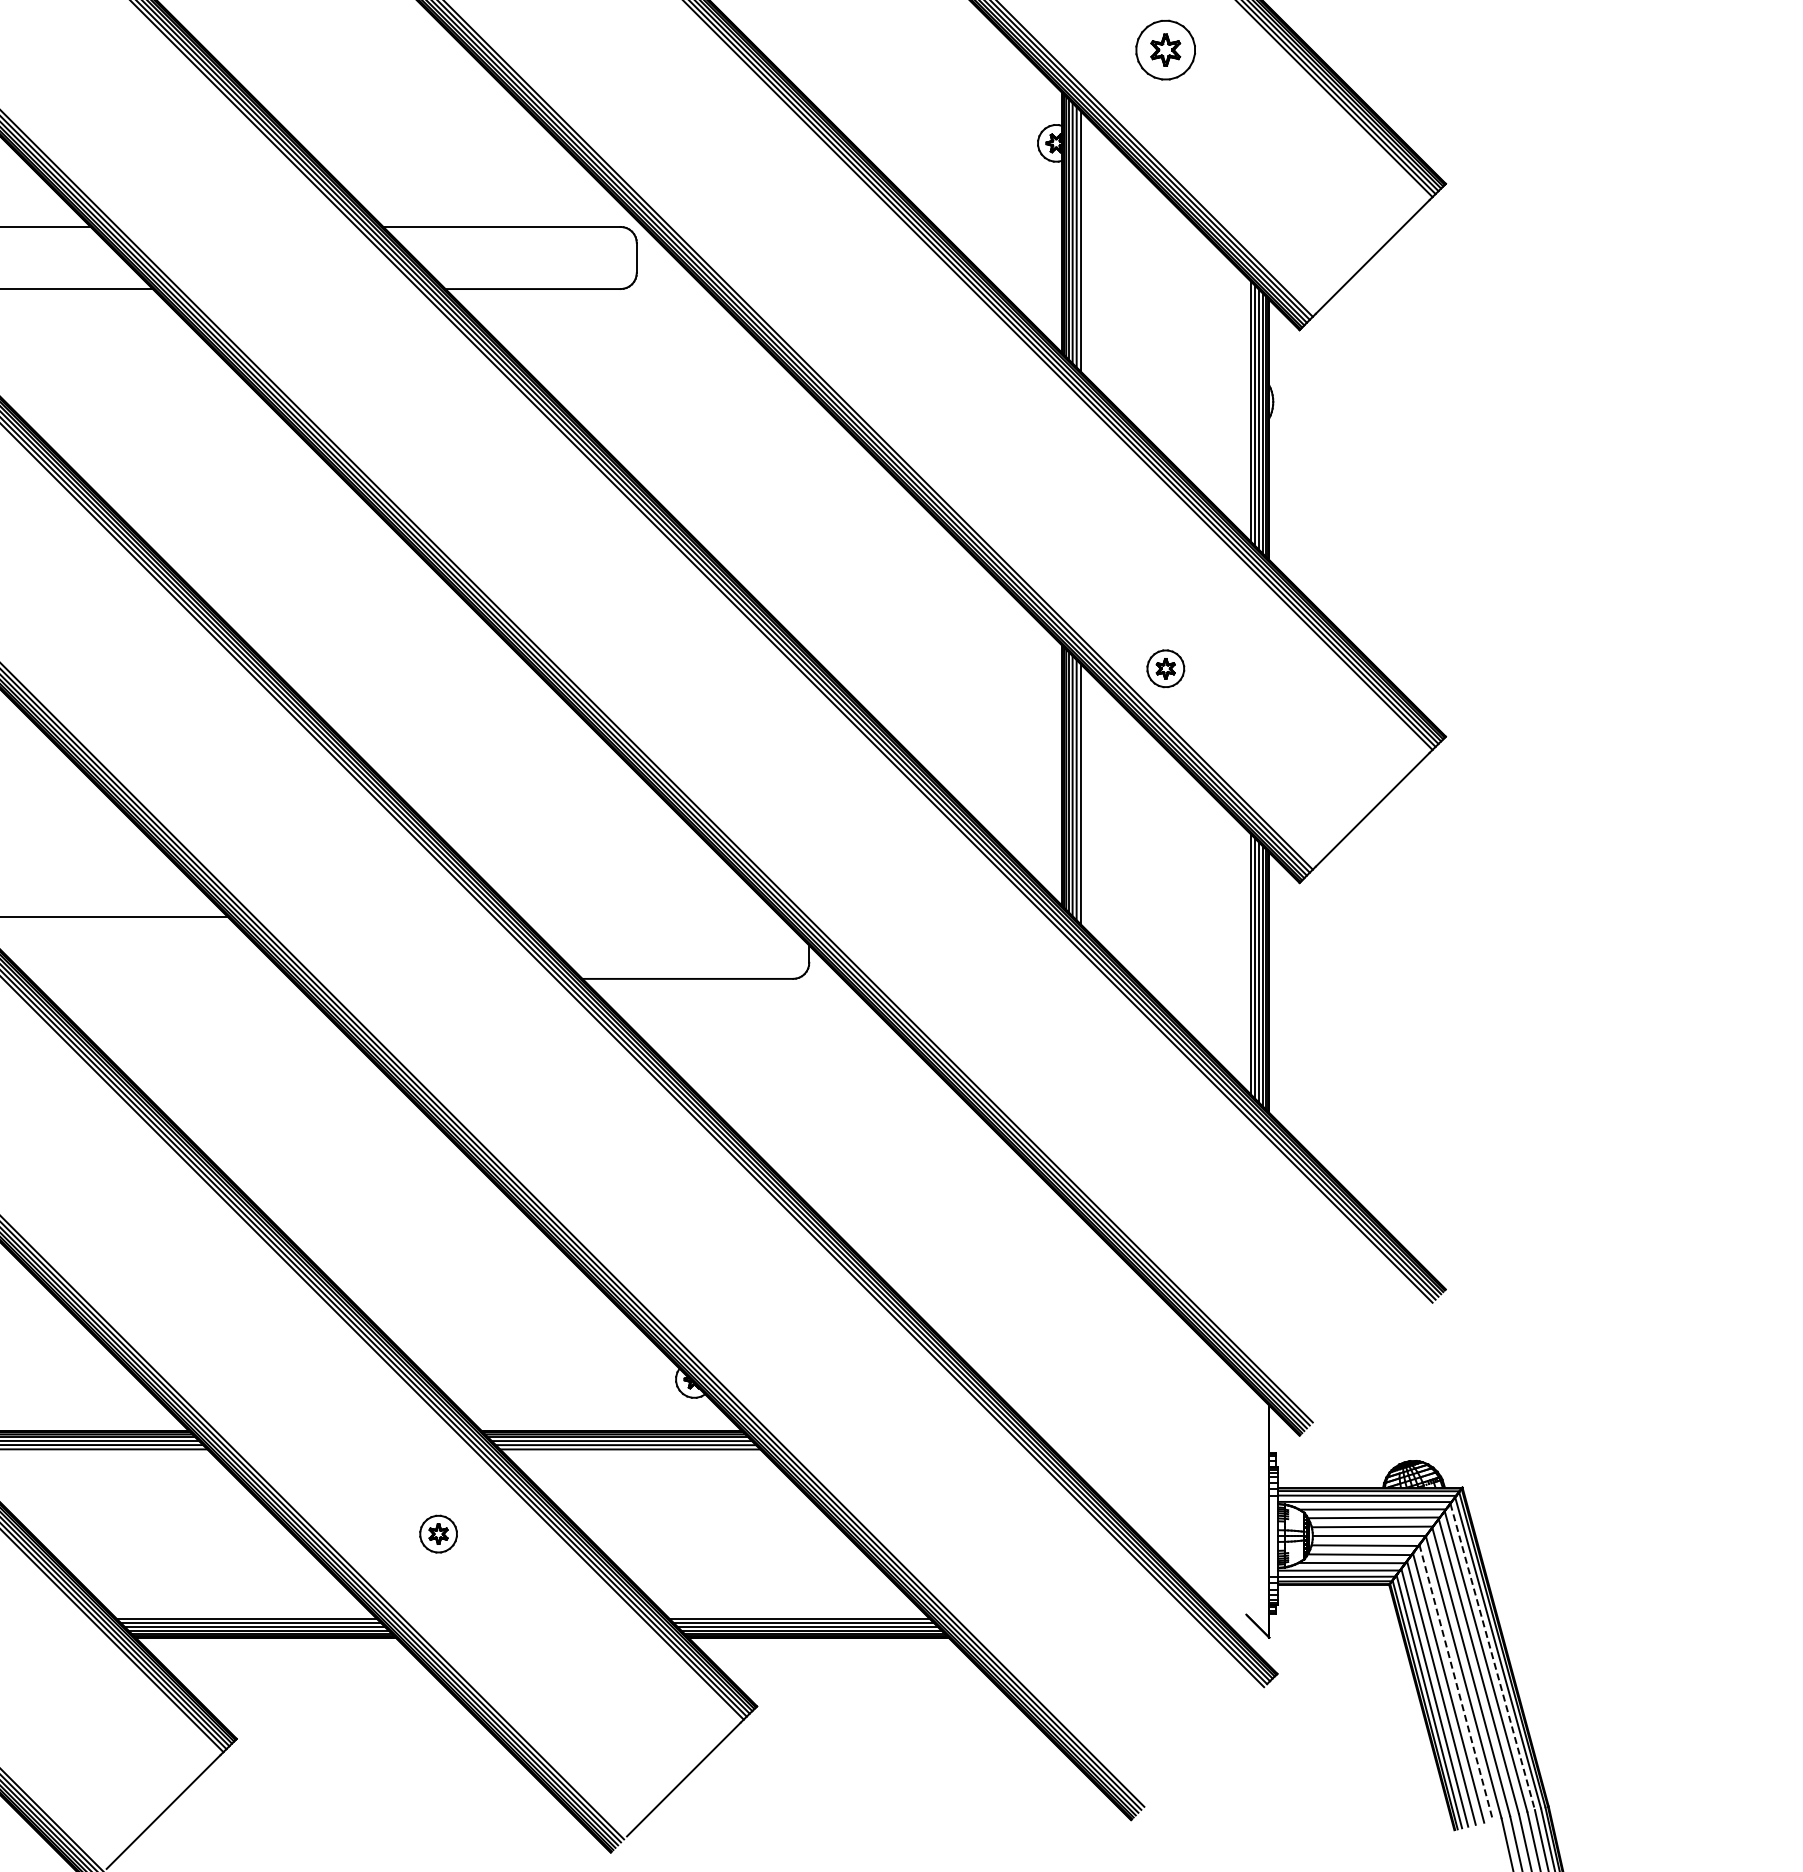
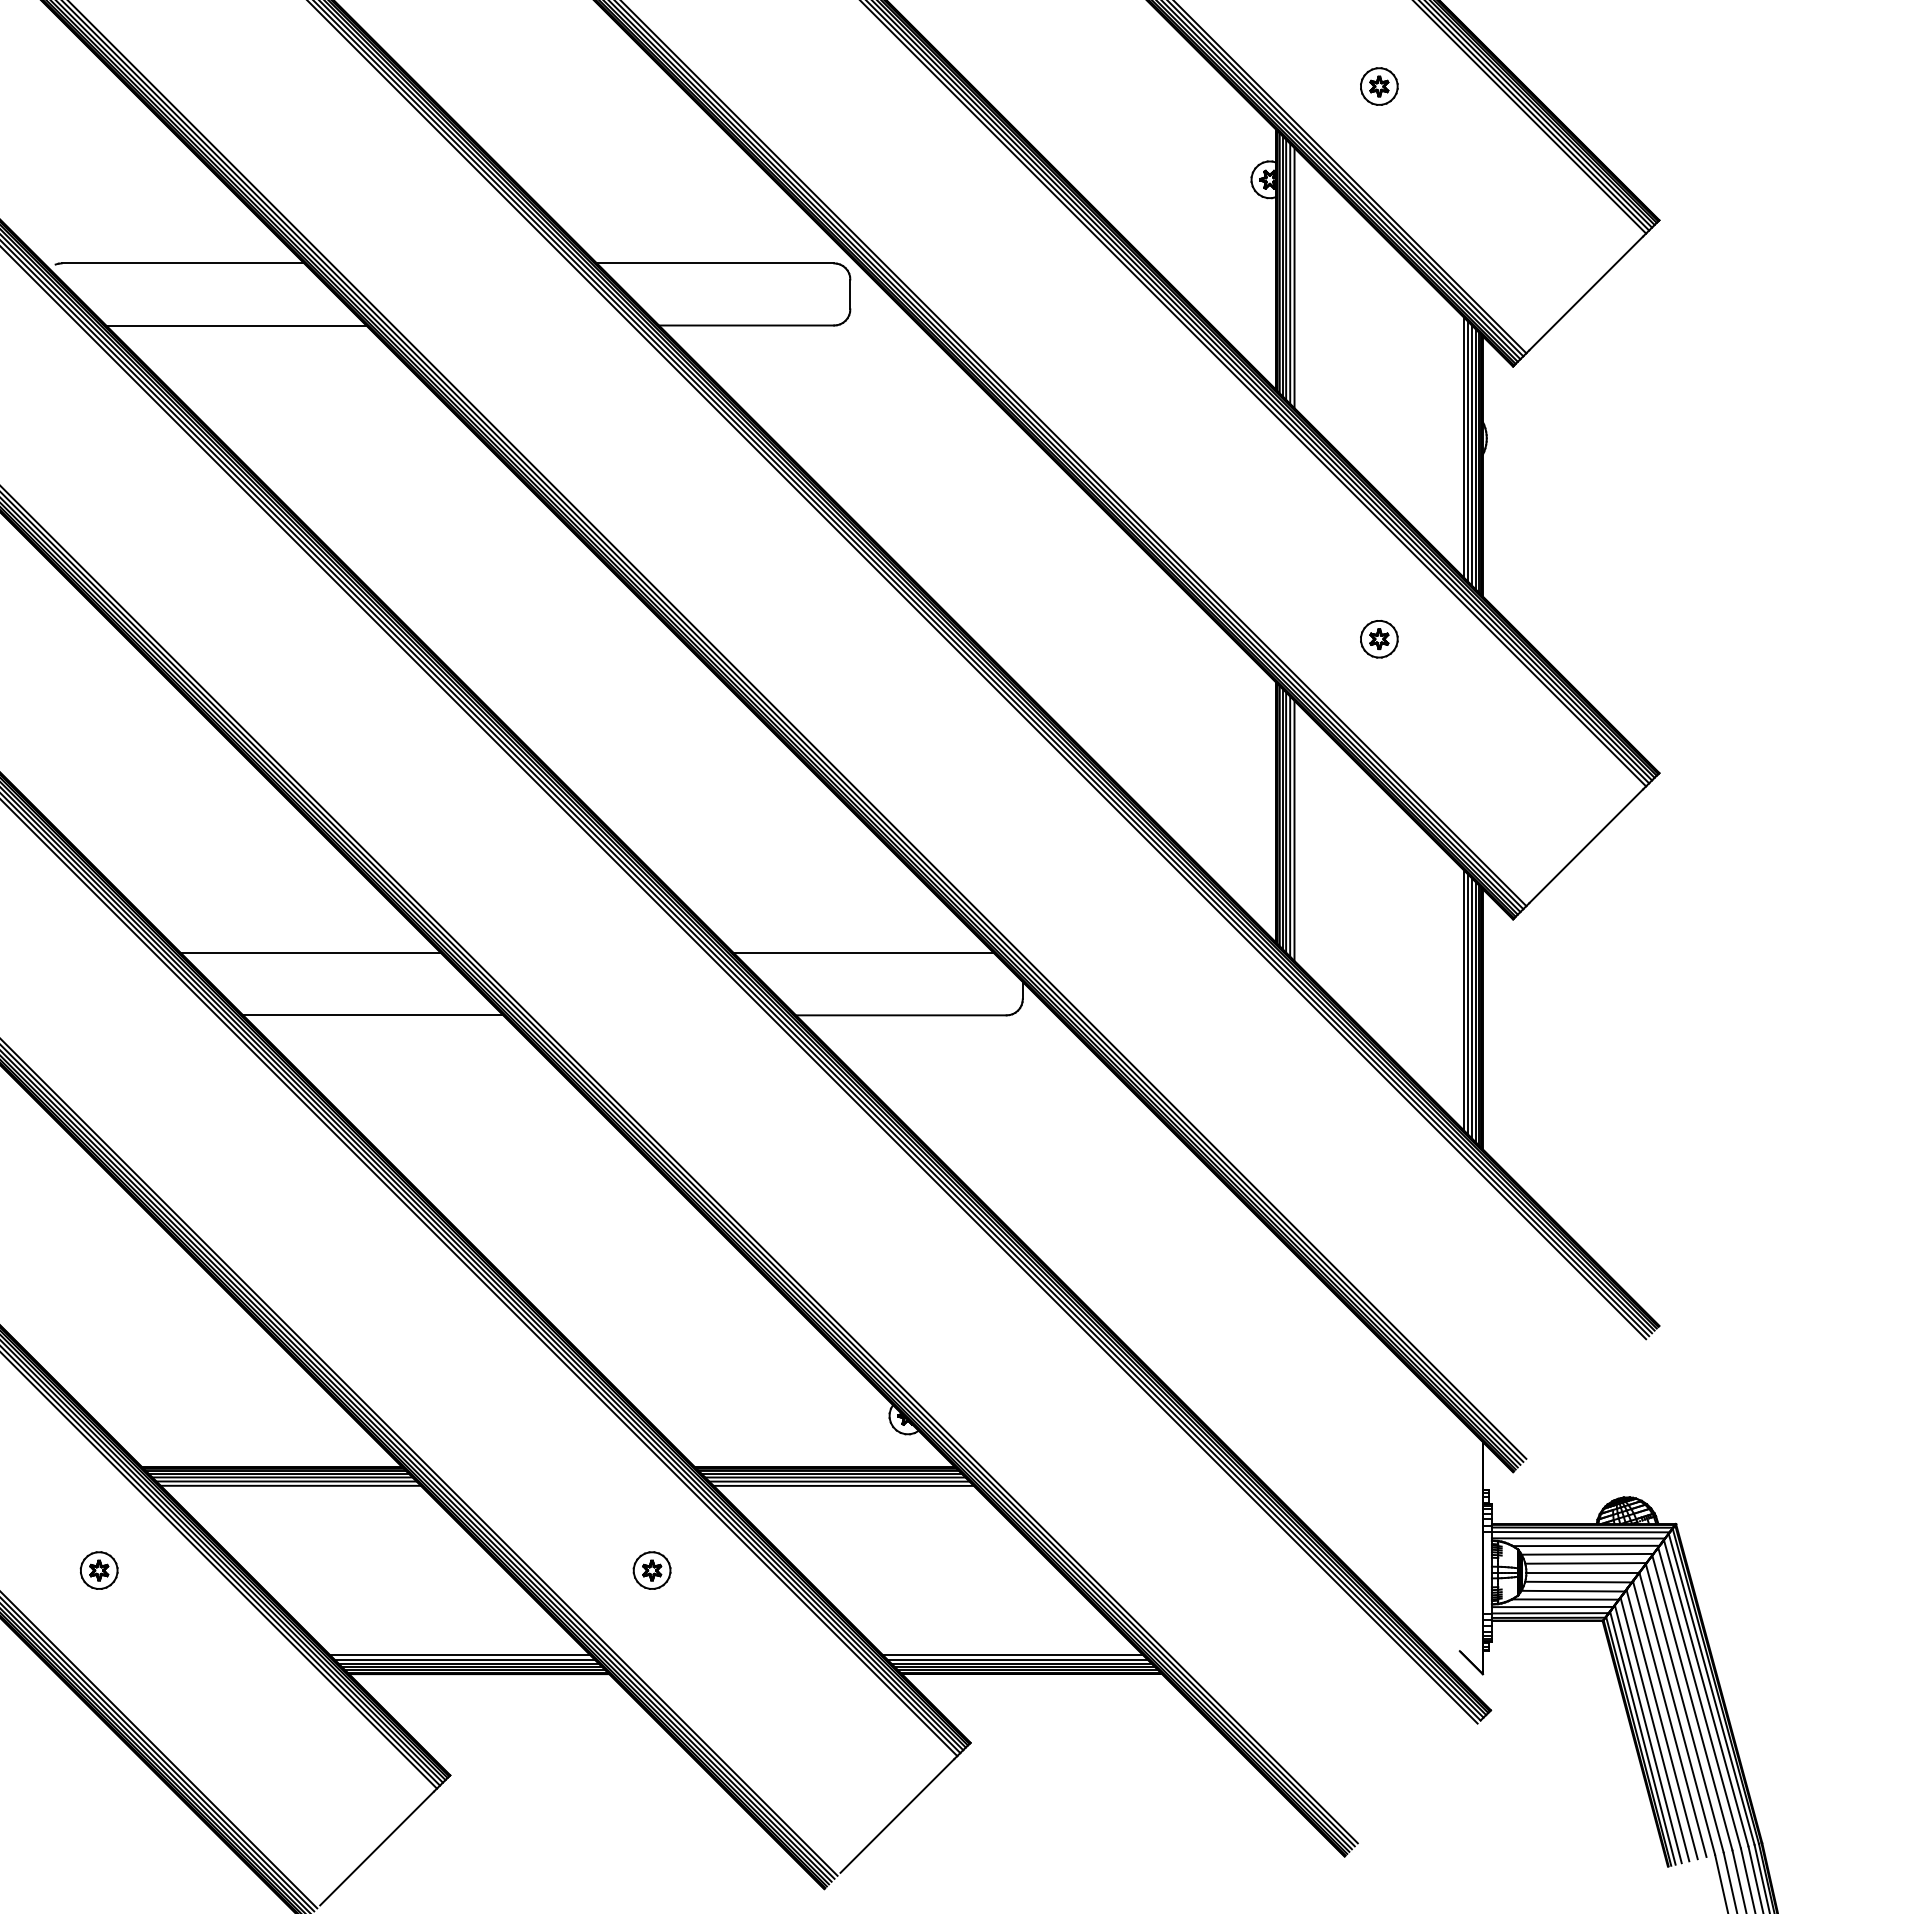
part: (1165, 50) -> (1379, 86), size x0.62
part: (1165, 669) -> (1379, 639), moved
line: (649, 917) -> (863, 953), added
line: (159, 979) -> (373, 1015), added
line: (1492, 1657) -> (1706, 1693), dashed -> solid
line: (1455, 1683) -> (1669, 1719), dashed -> solid

